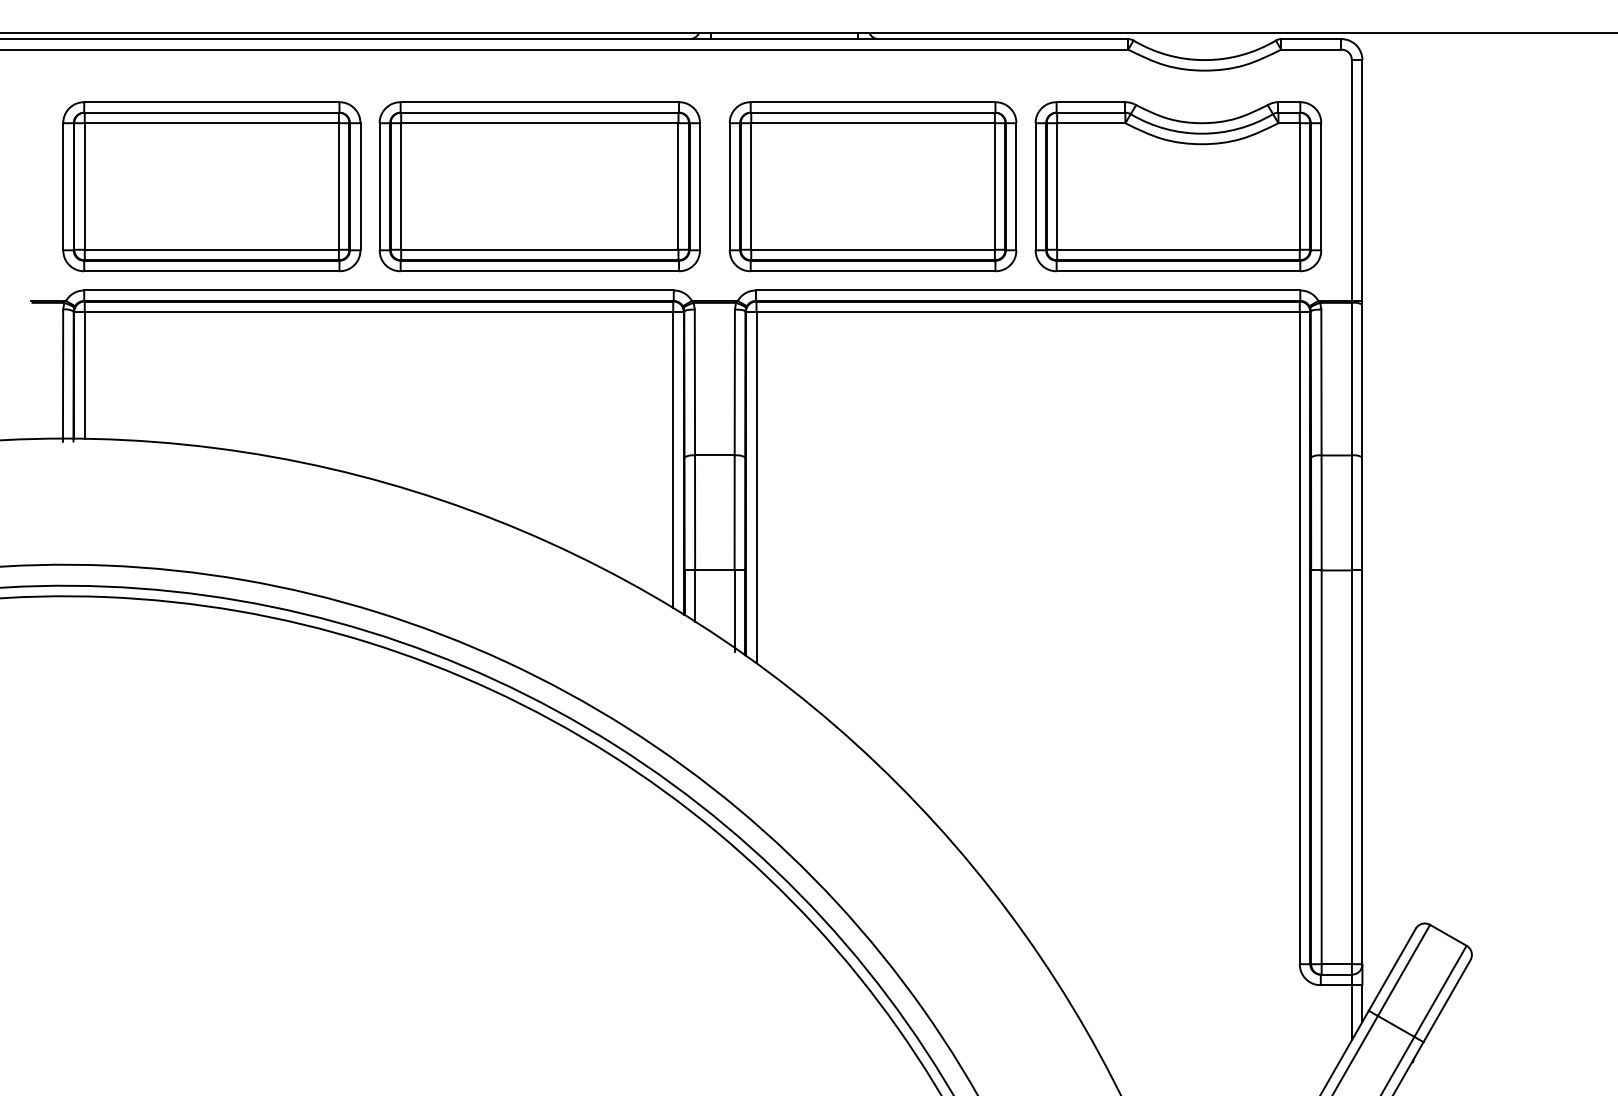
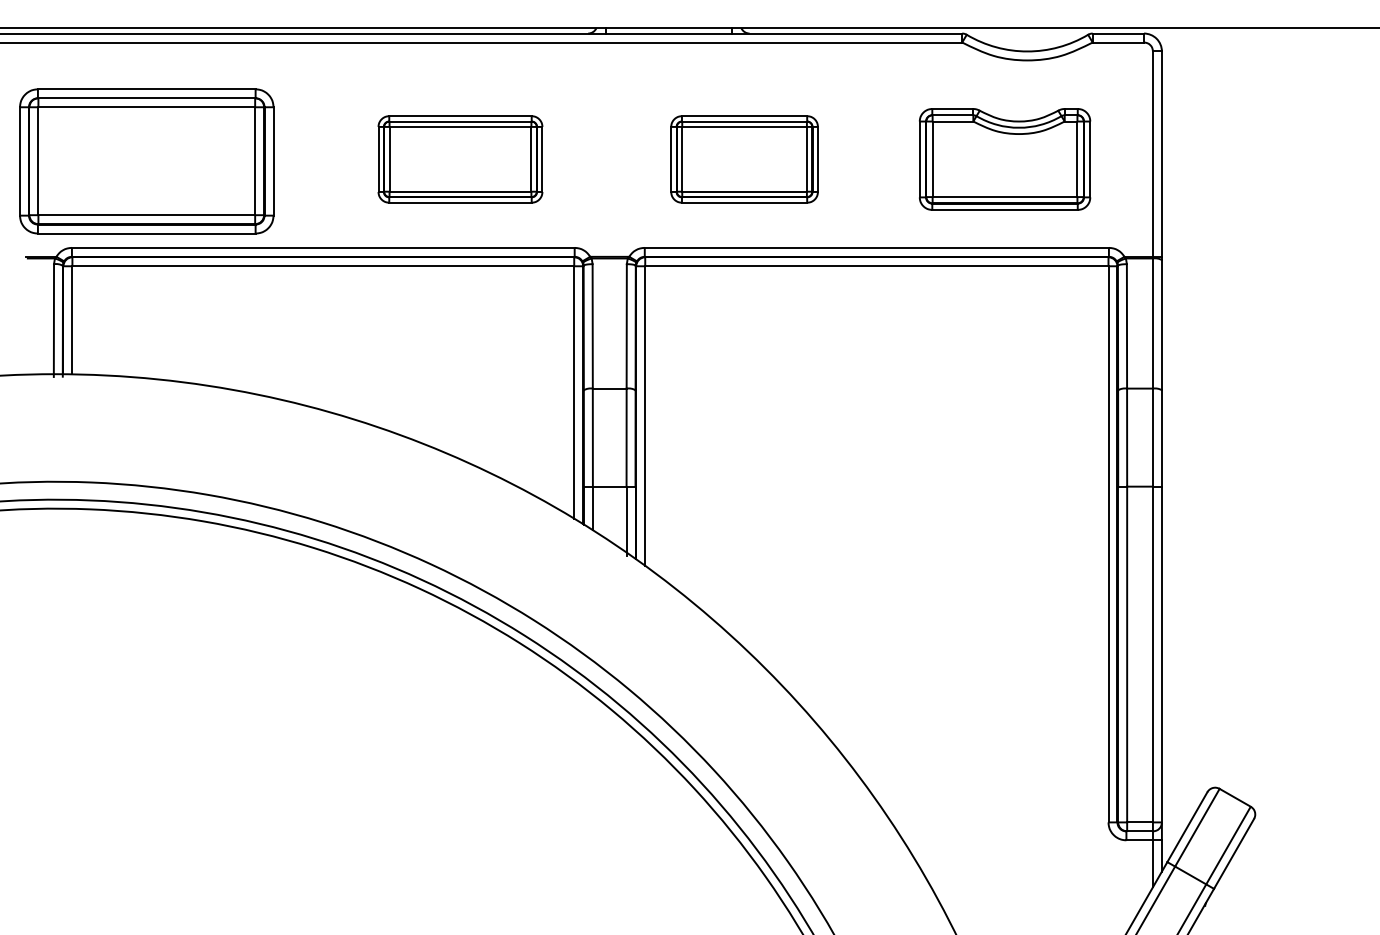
part: (211, 186) -> (146, 161), moved
part: (539, 186) -> (460, 159), size x0.6
part: (872, 186) -> (744, 159), size x0.6
part: (1177, 186) -> (1004, 159), size x0.7

